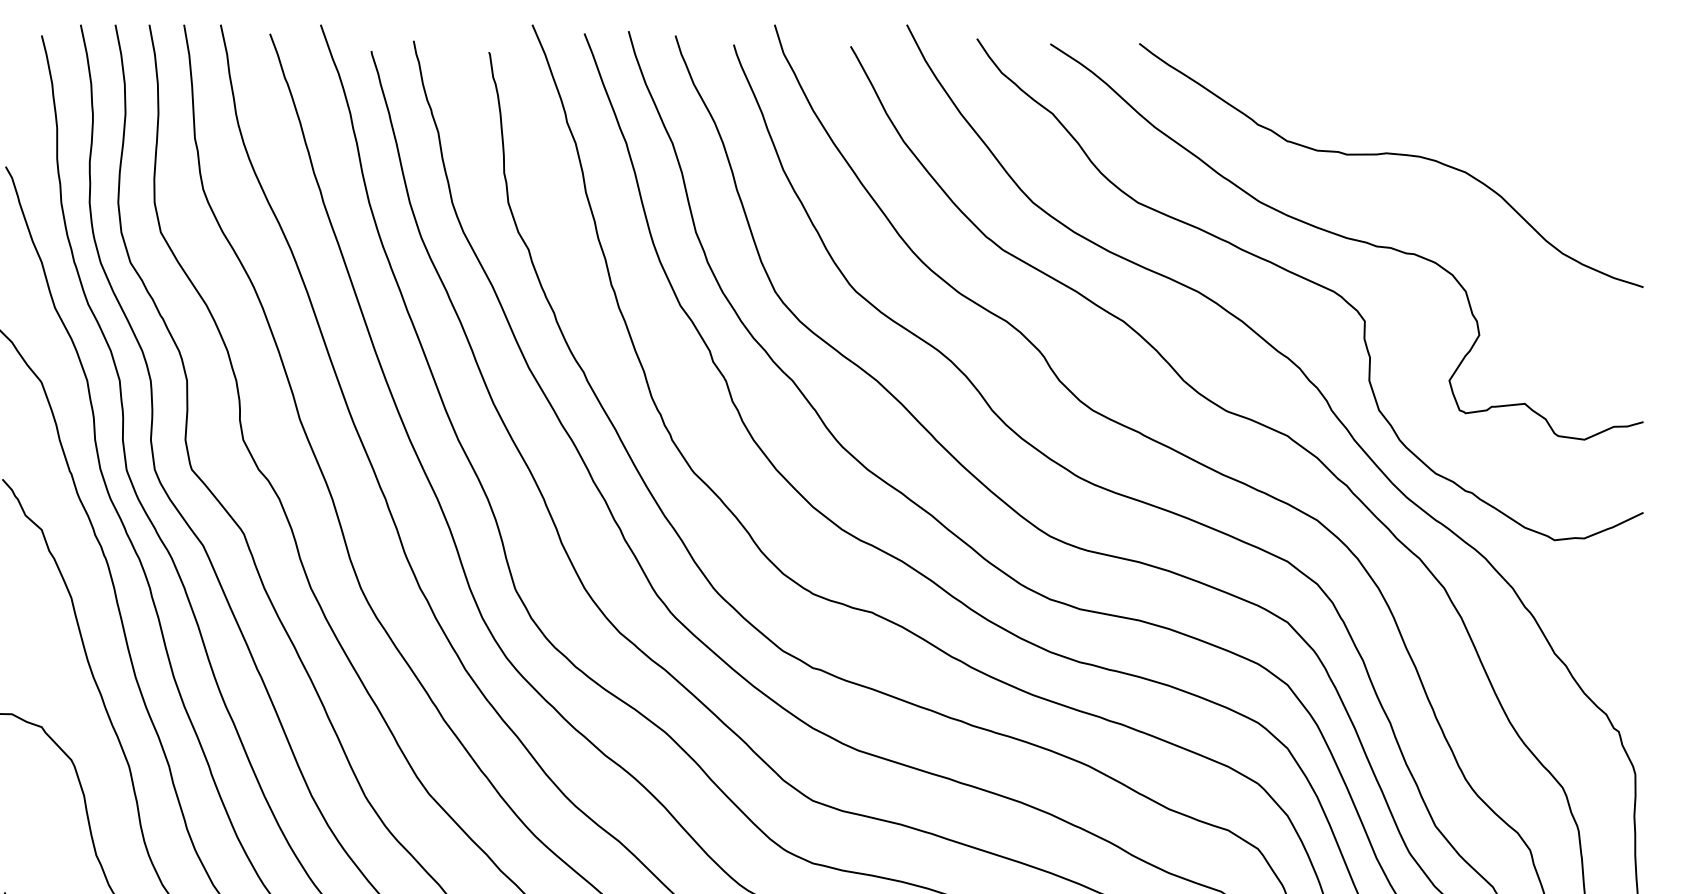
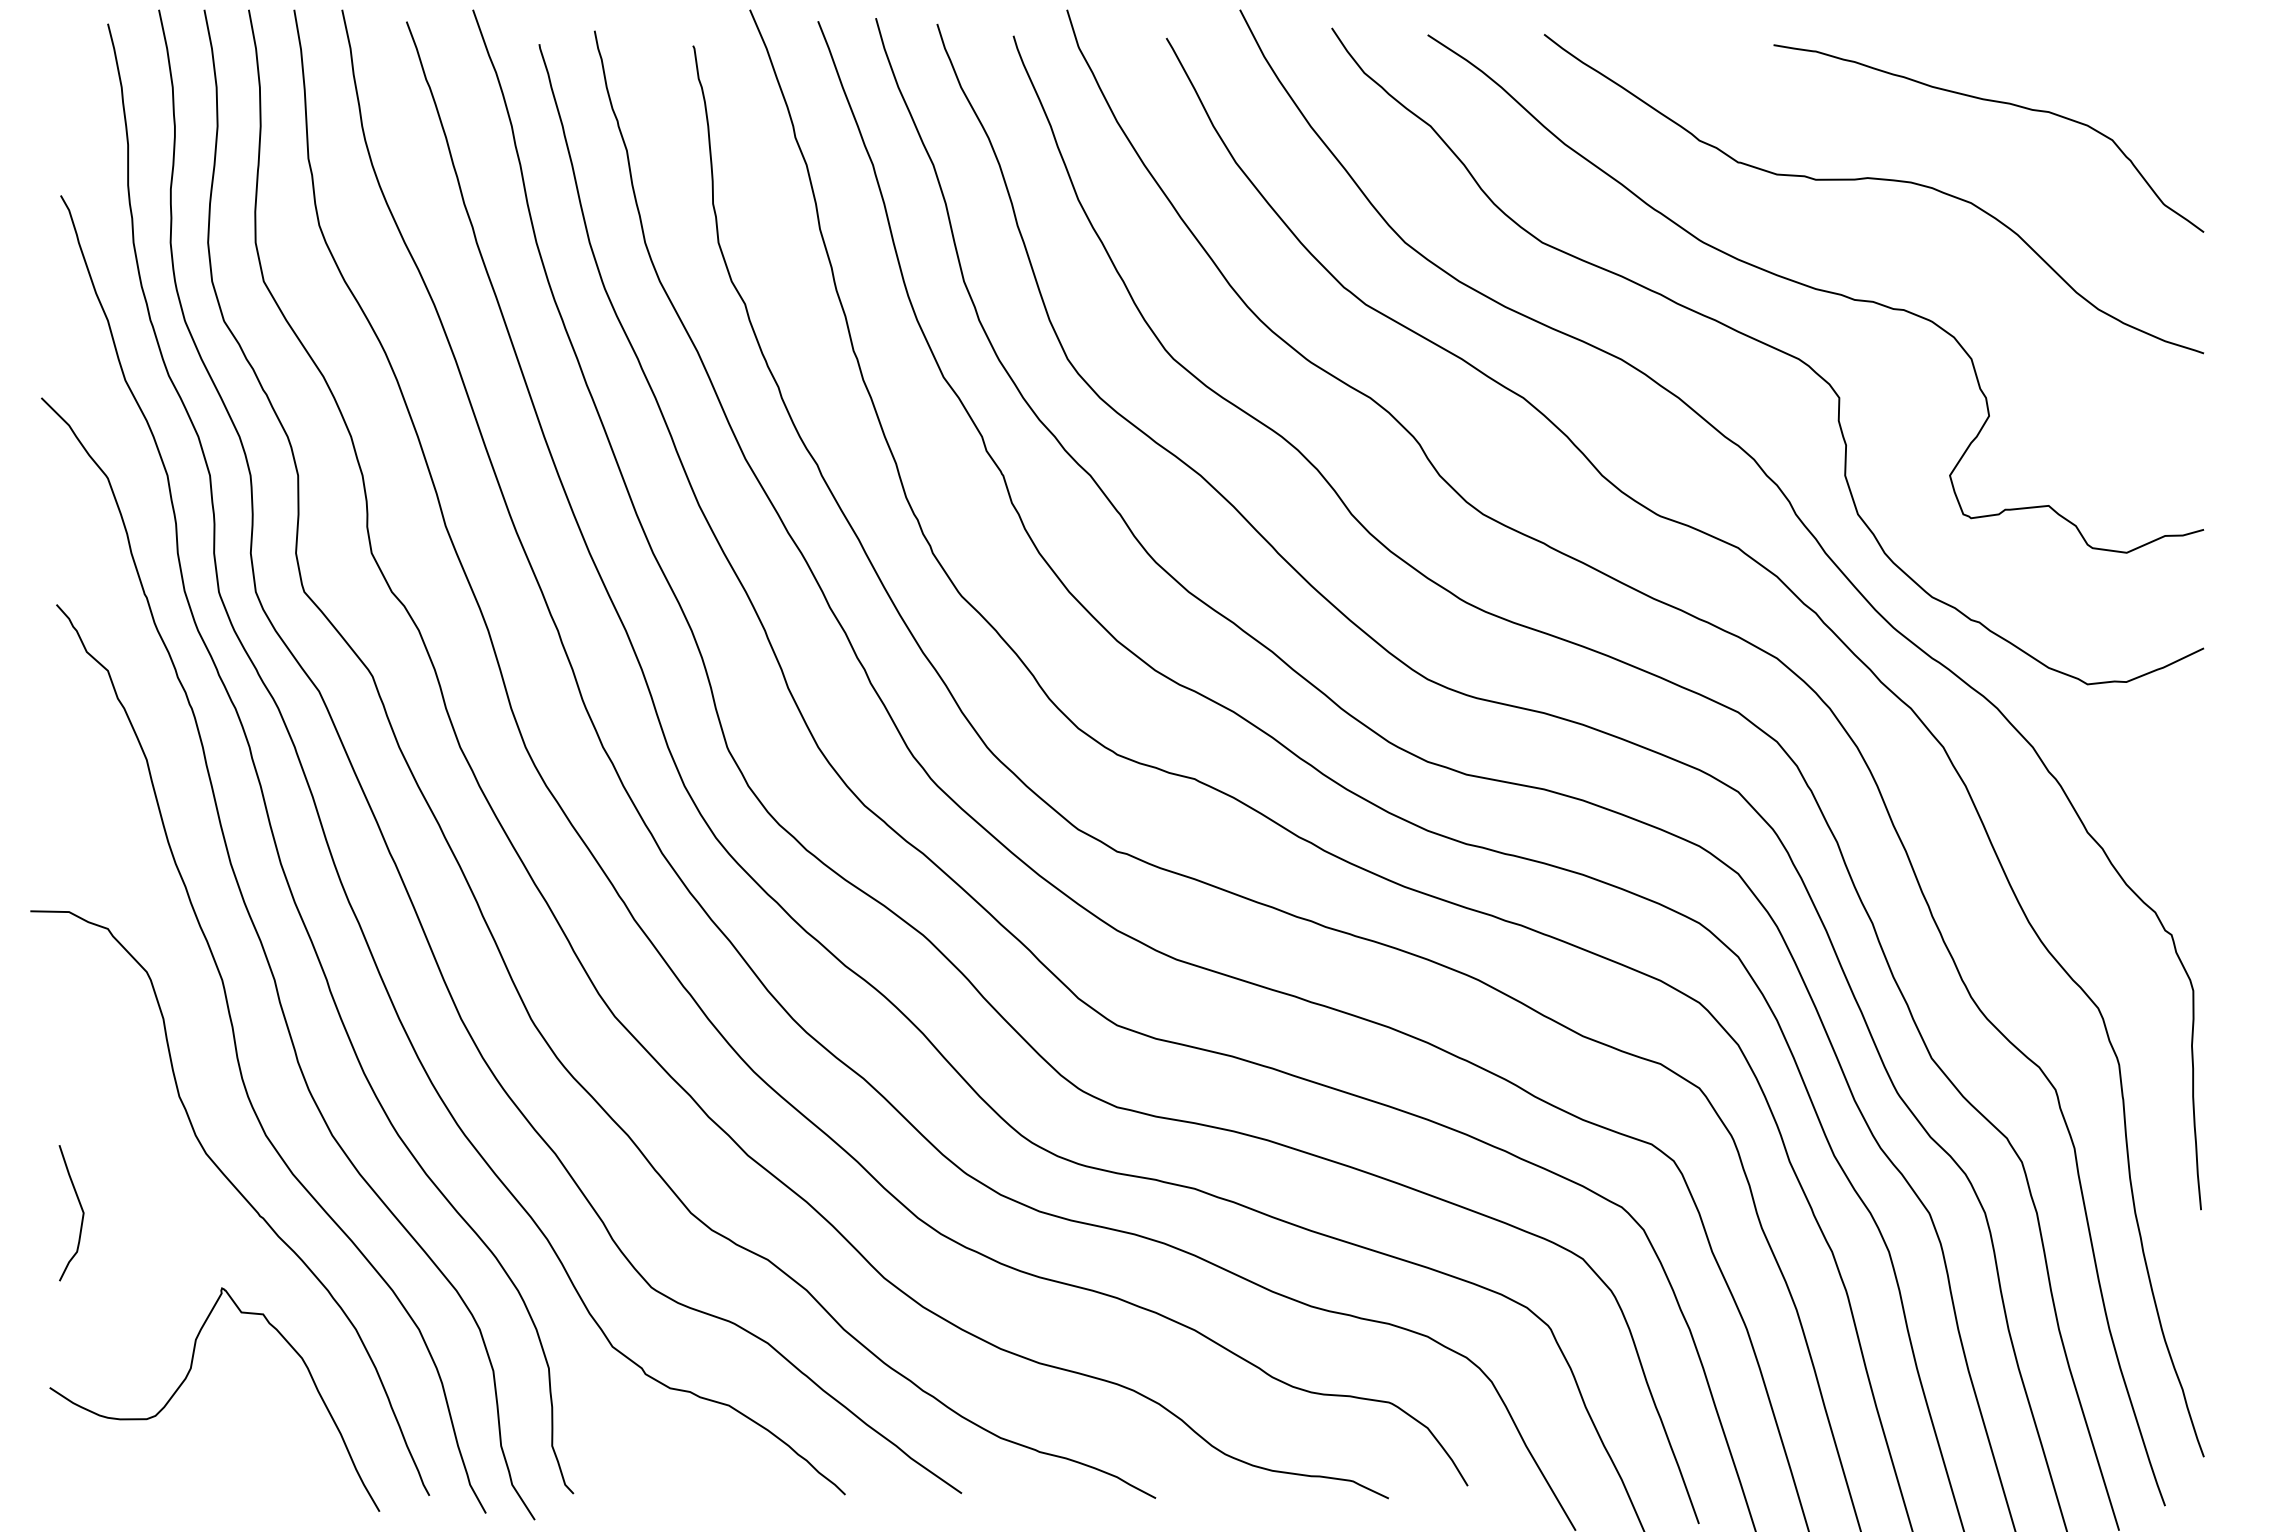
curve: (1483, 95) -> (1994, 102), added

